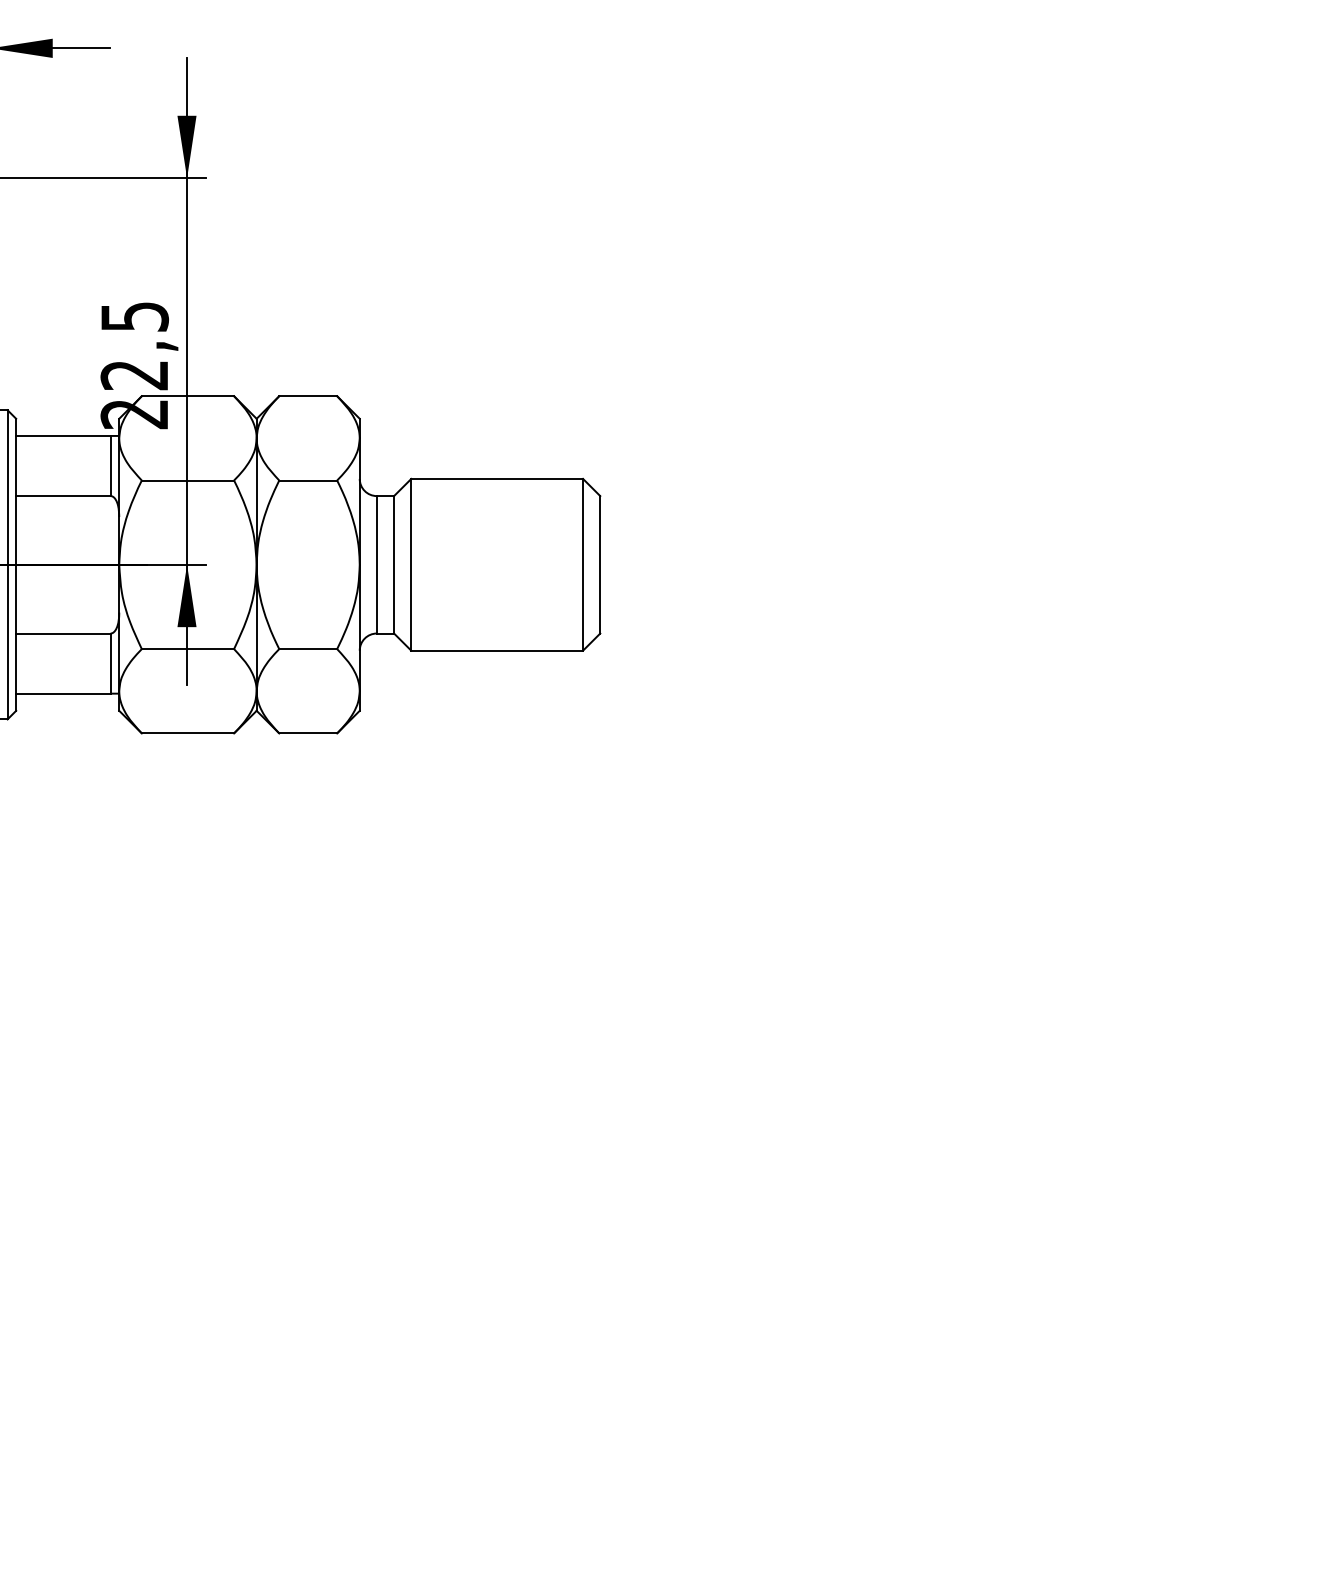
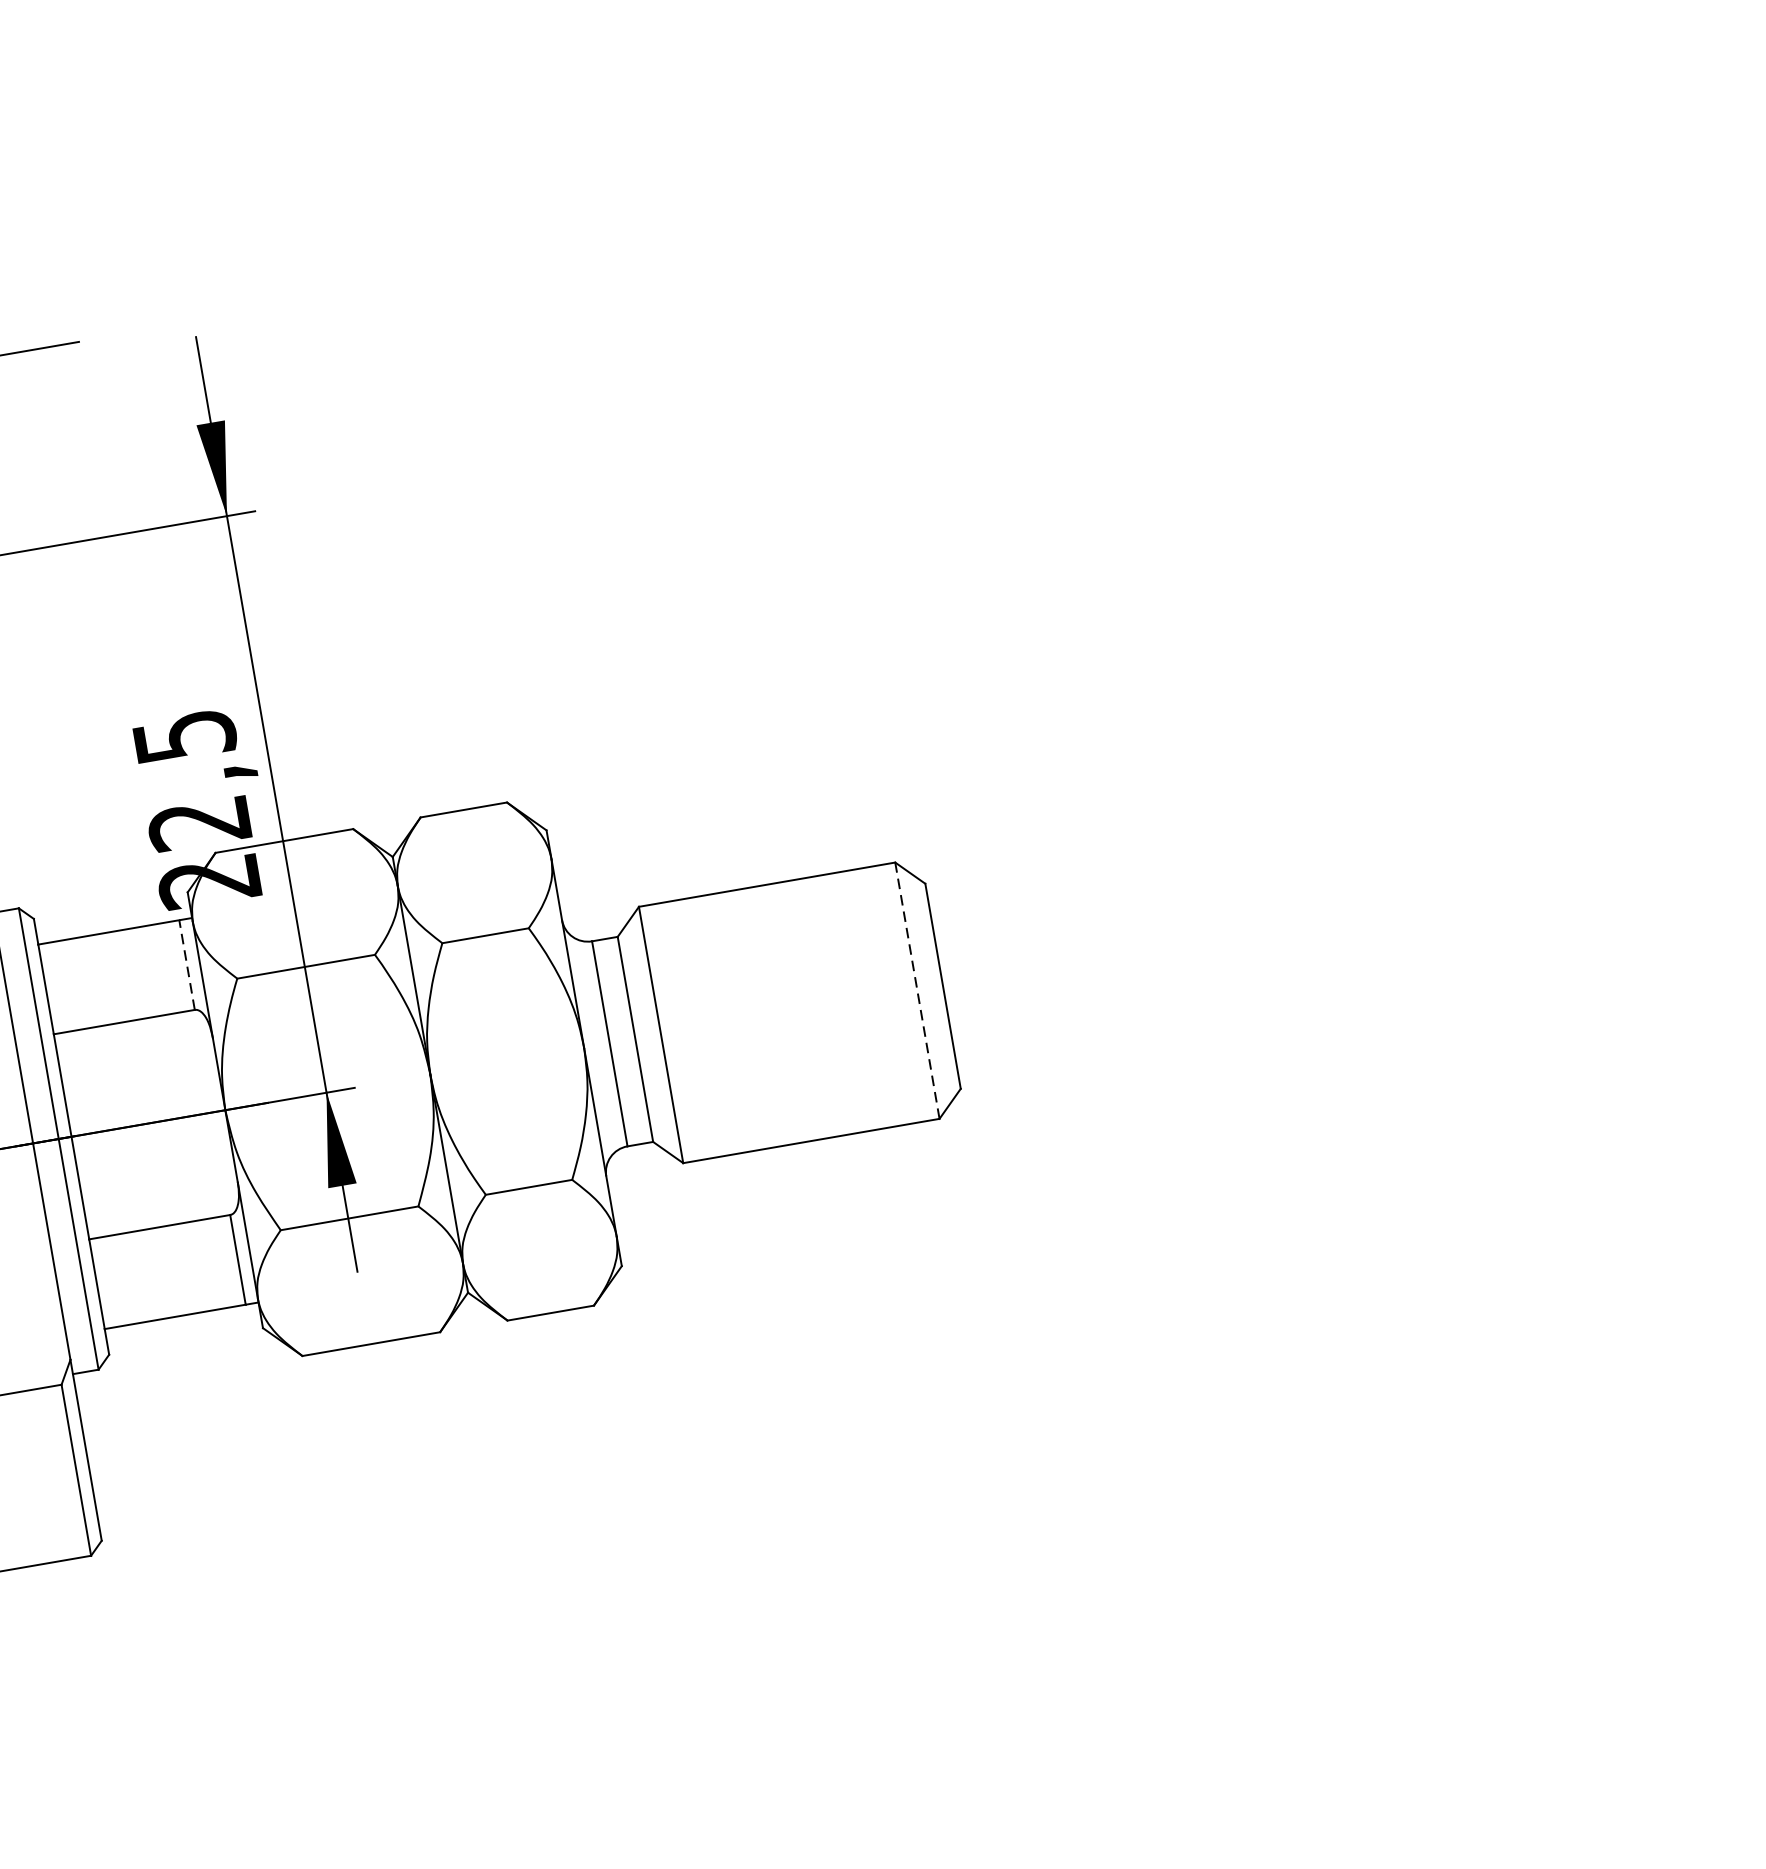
line: (110, 465) -> (186, 964), solid -> dashed
line: (583, 564) -> (917, 990), solid -> dashed

